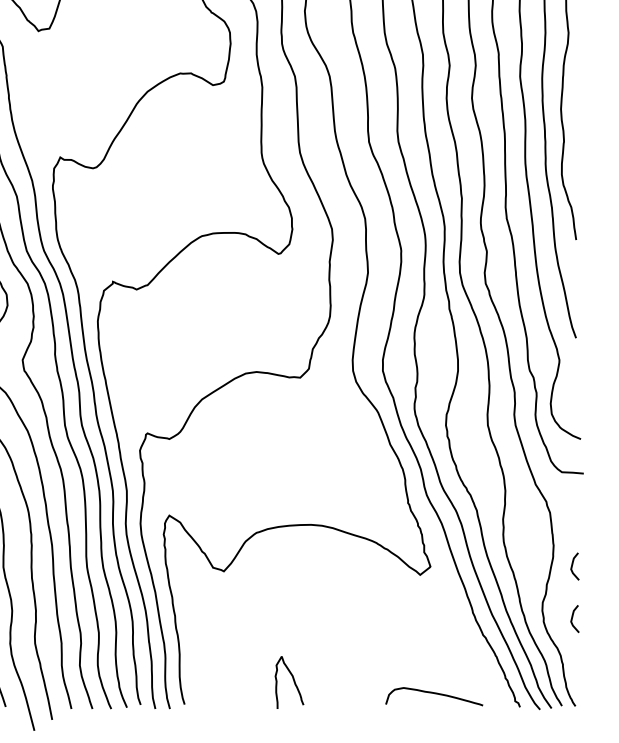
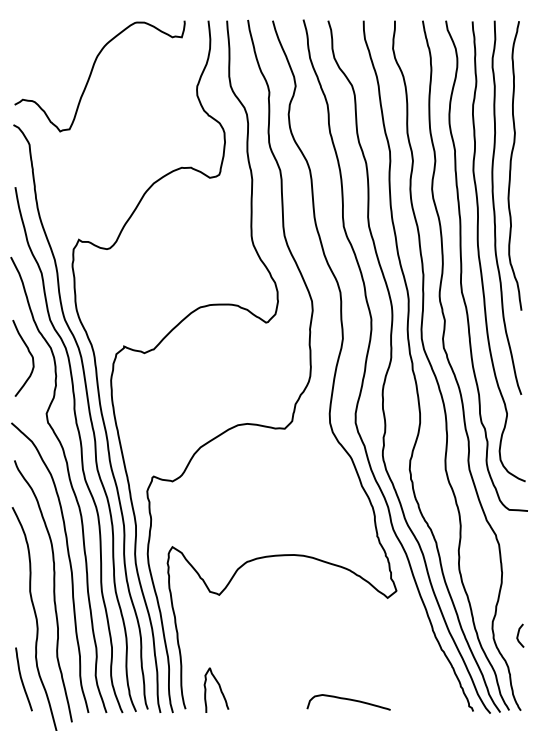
curve: (572, 566) -> (518, 590), removed
curve: (292, 681) -> (219, 689), moved
curve: (433, 694) -> (348, 700), moved

